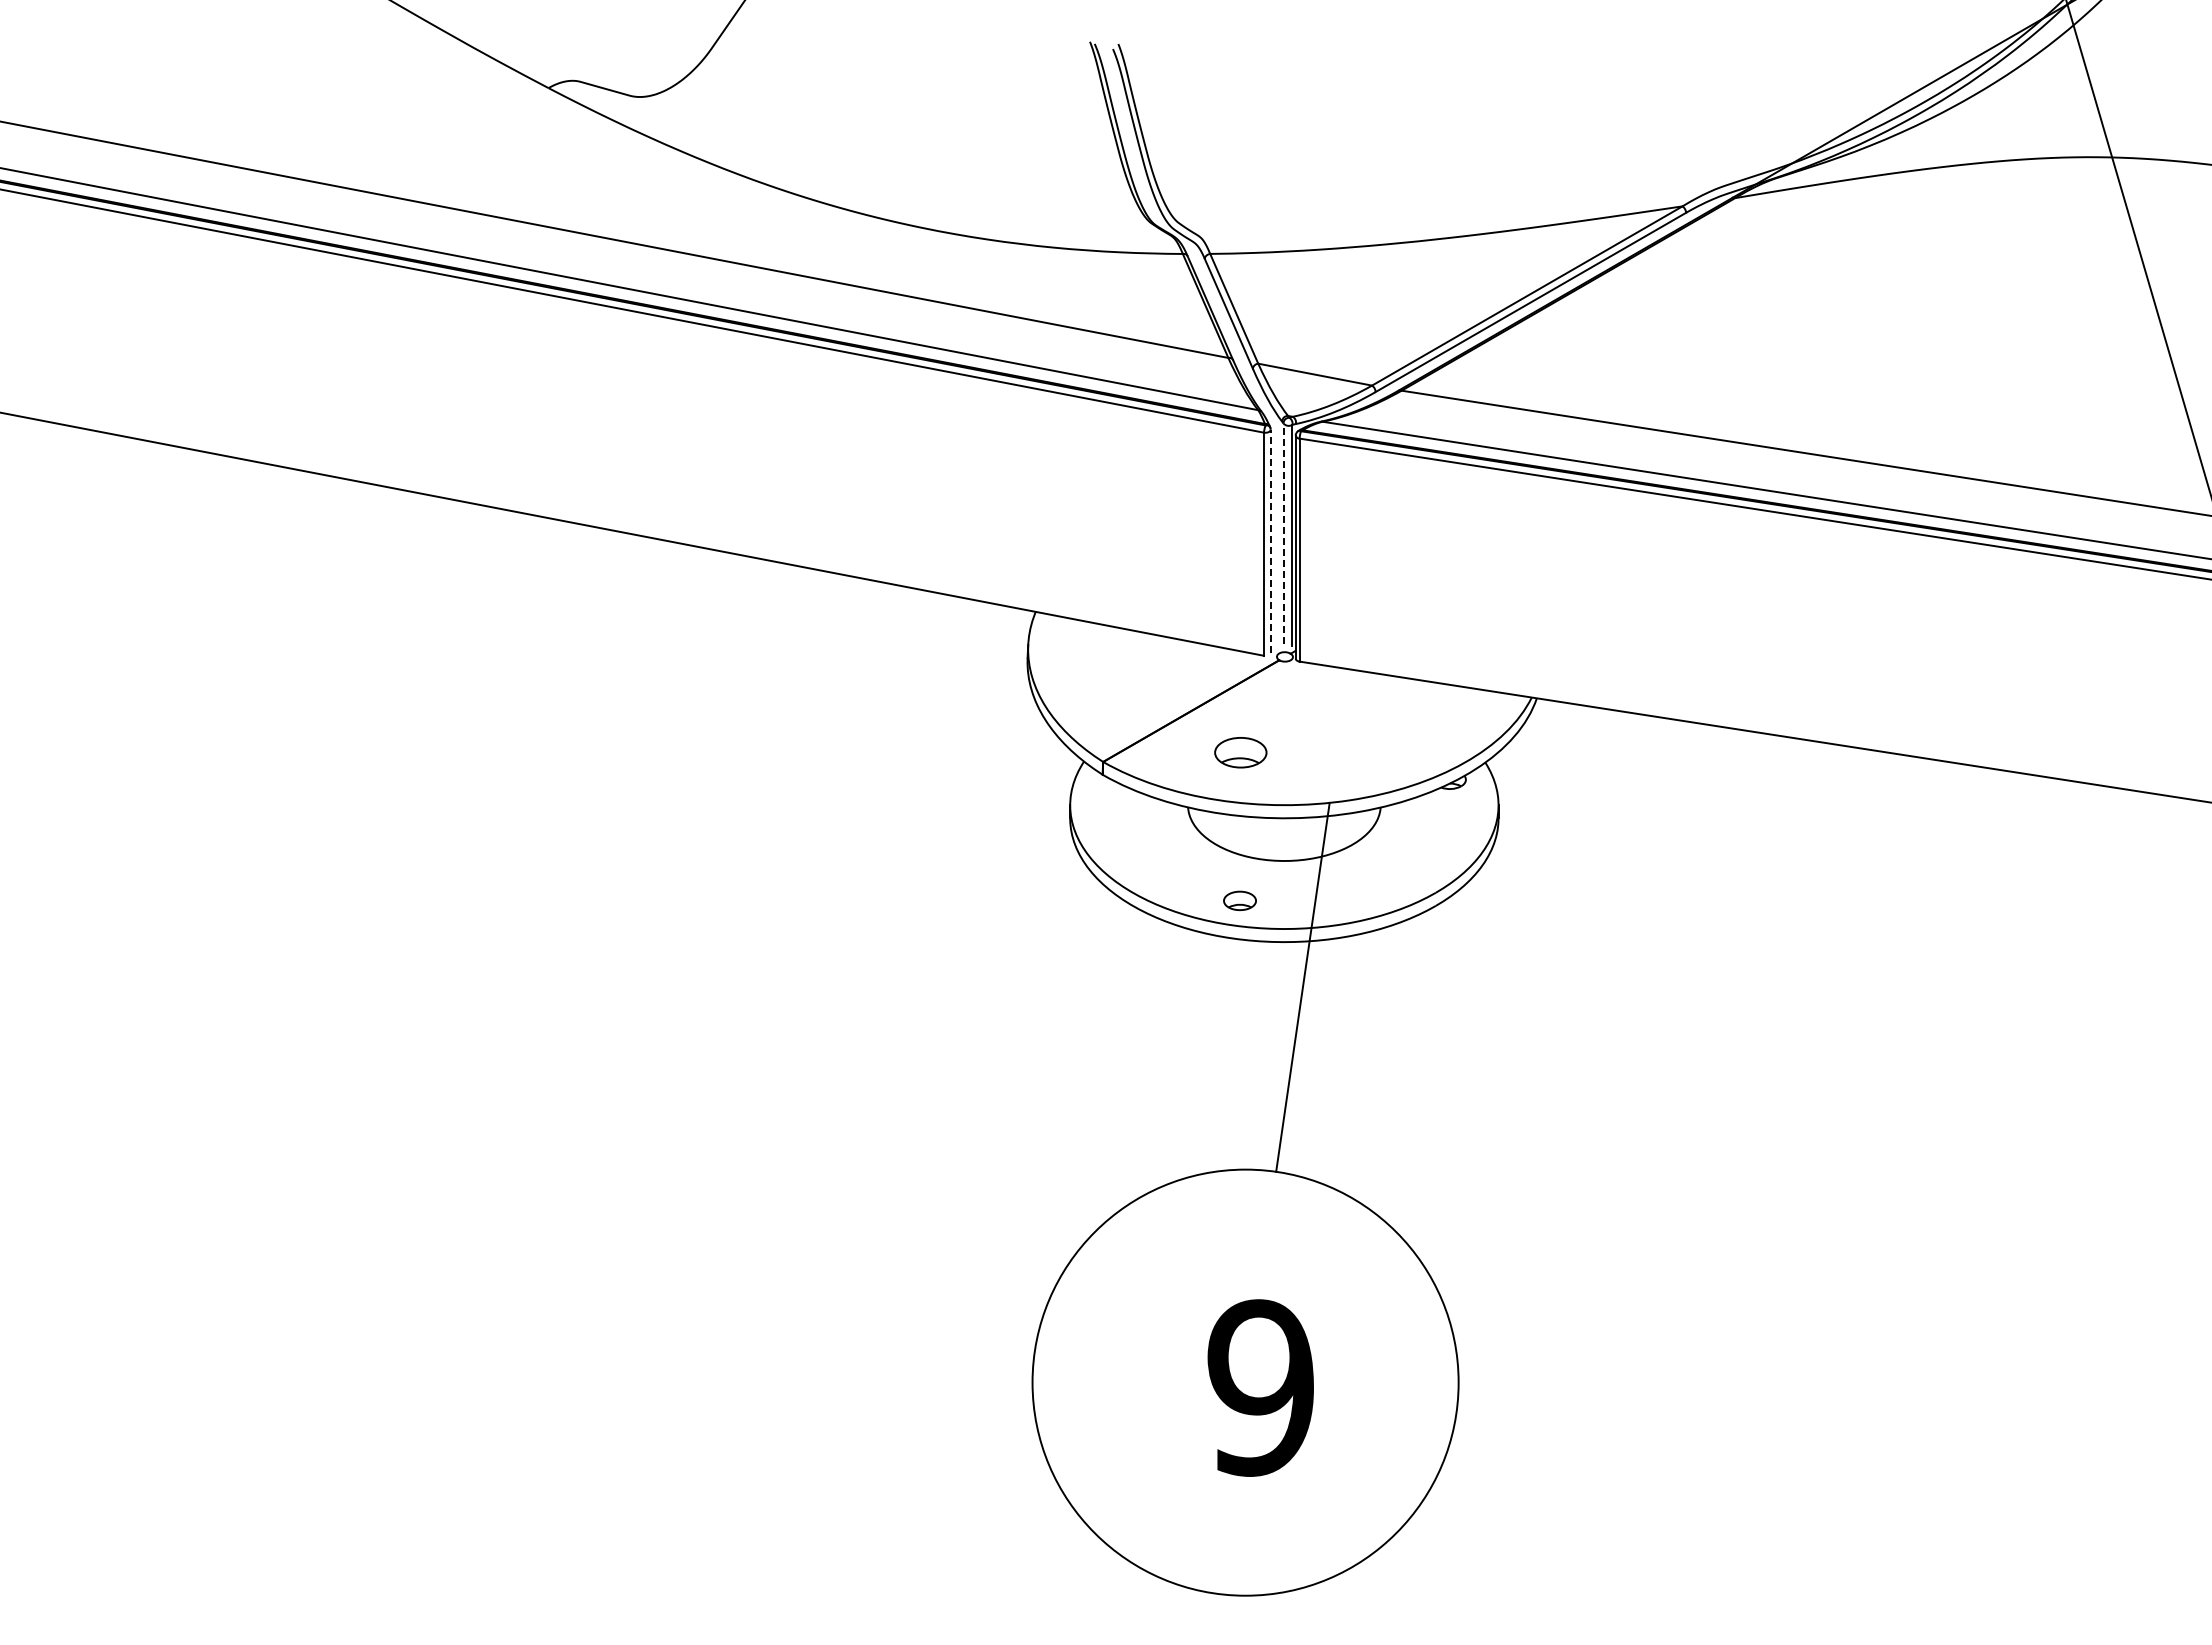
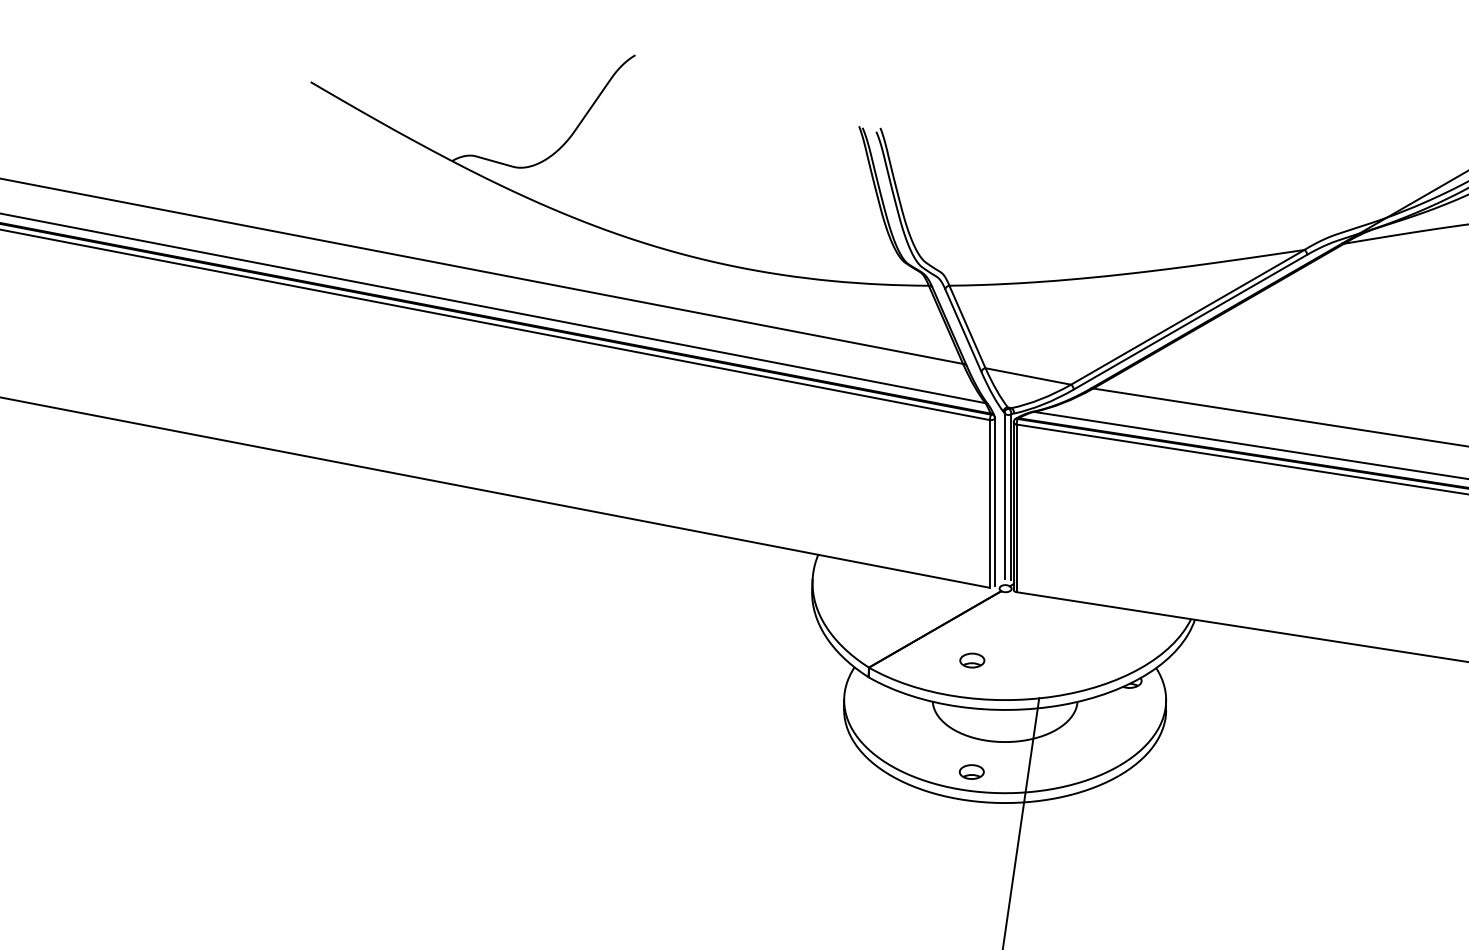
line: (1283, 533) -> (1004, 495), dashed -> solid
line: (1270, 541) -> (994, 501), dashed -> solid
part: (1240, 752) -> (972, 660), size x0.62

